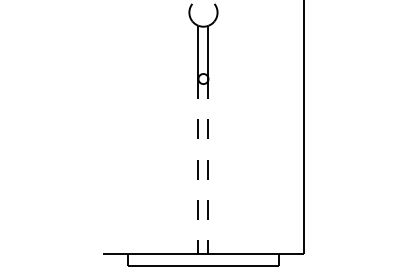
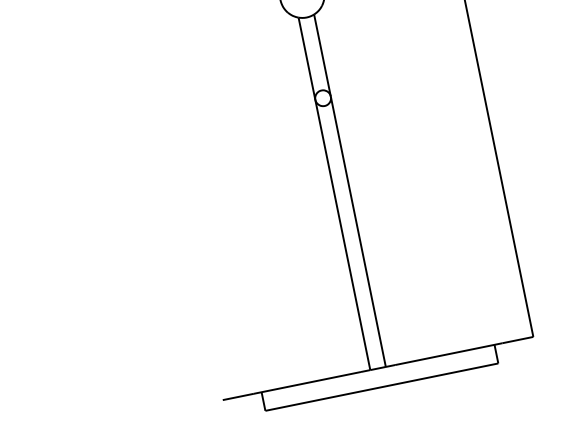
line: (198, 166) -> (342, 234), dashed -> solid
line: (208, 166) -> (358, 231), dashed -> solid

